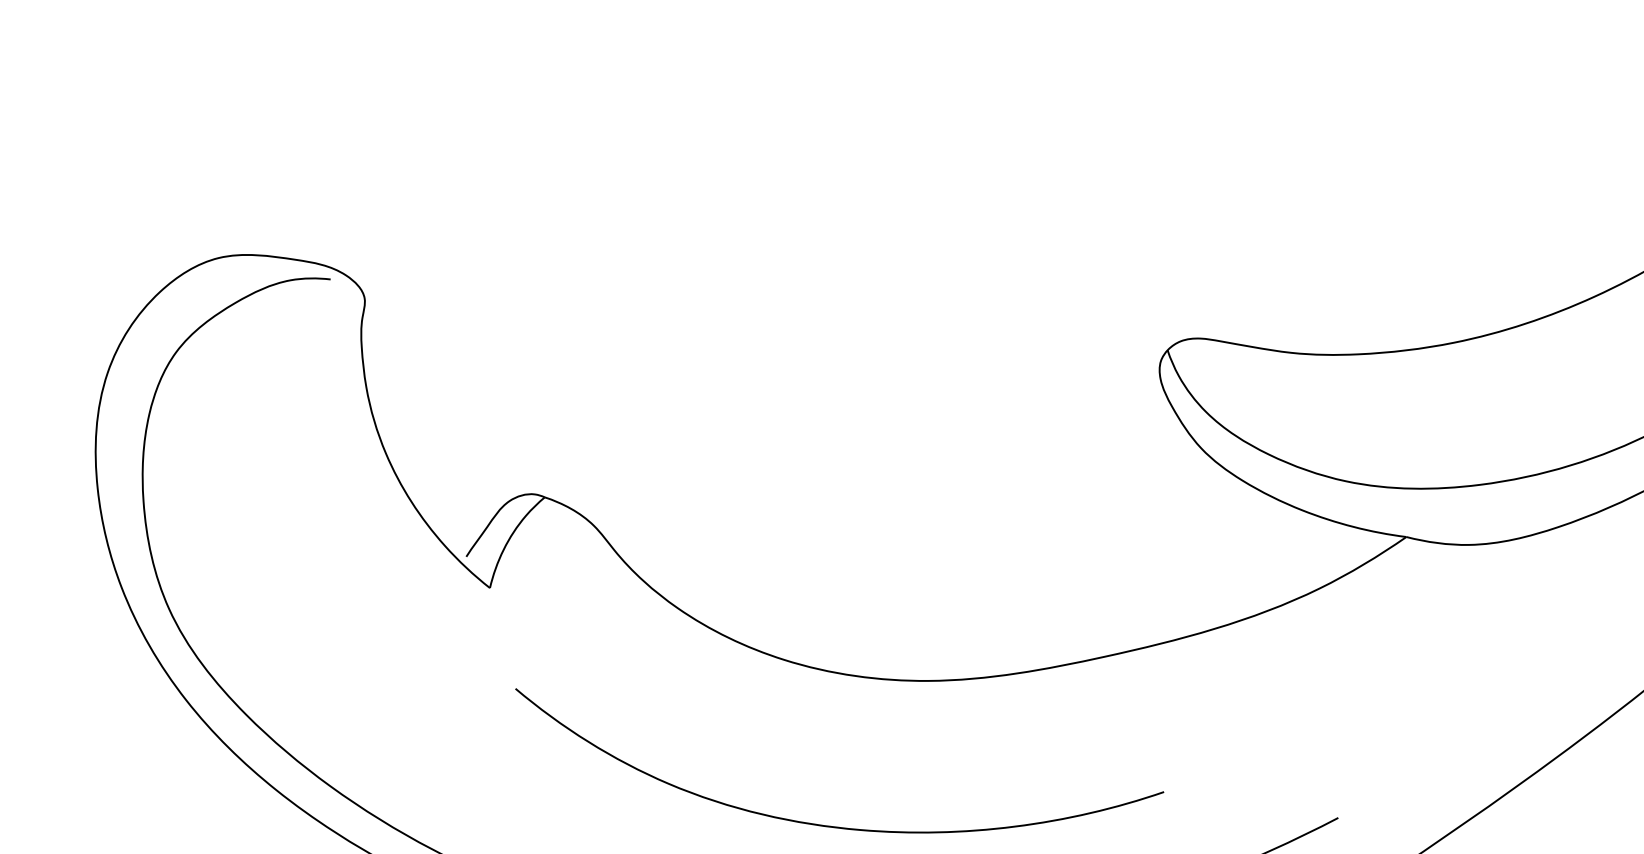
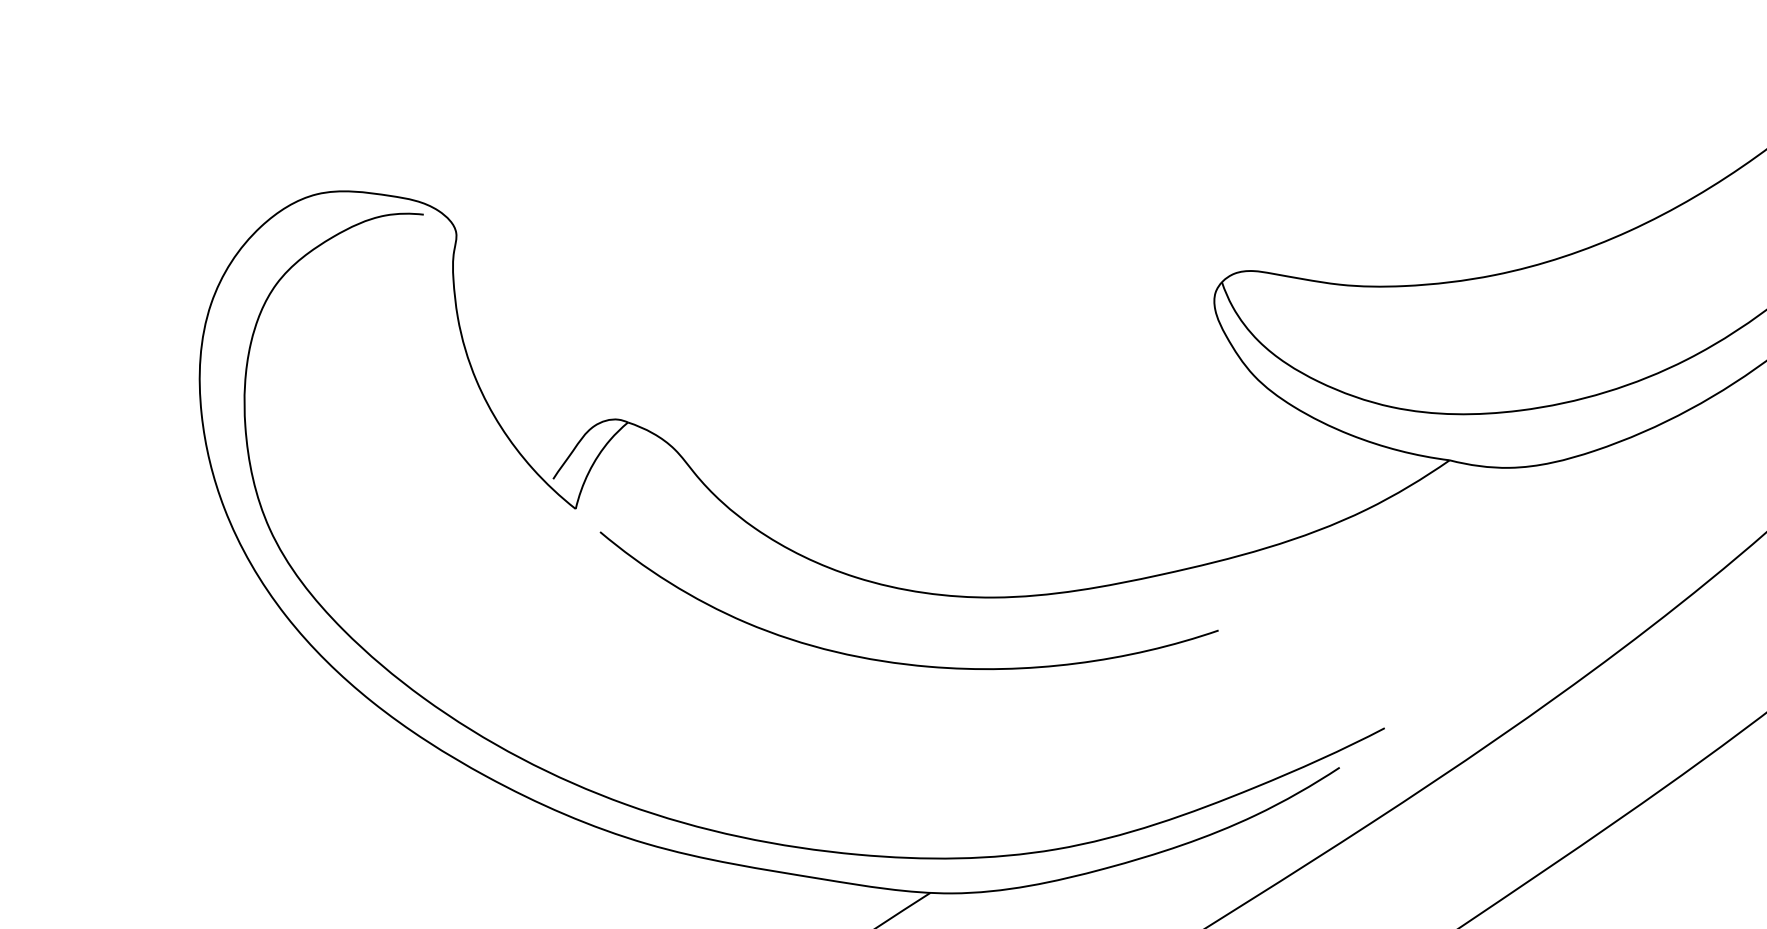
curve: (831, 825) -> (901, 662), moved

